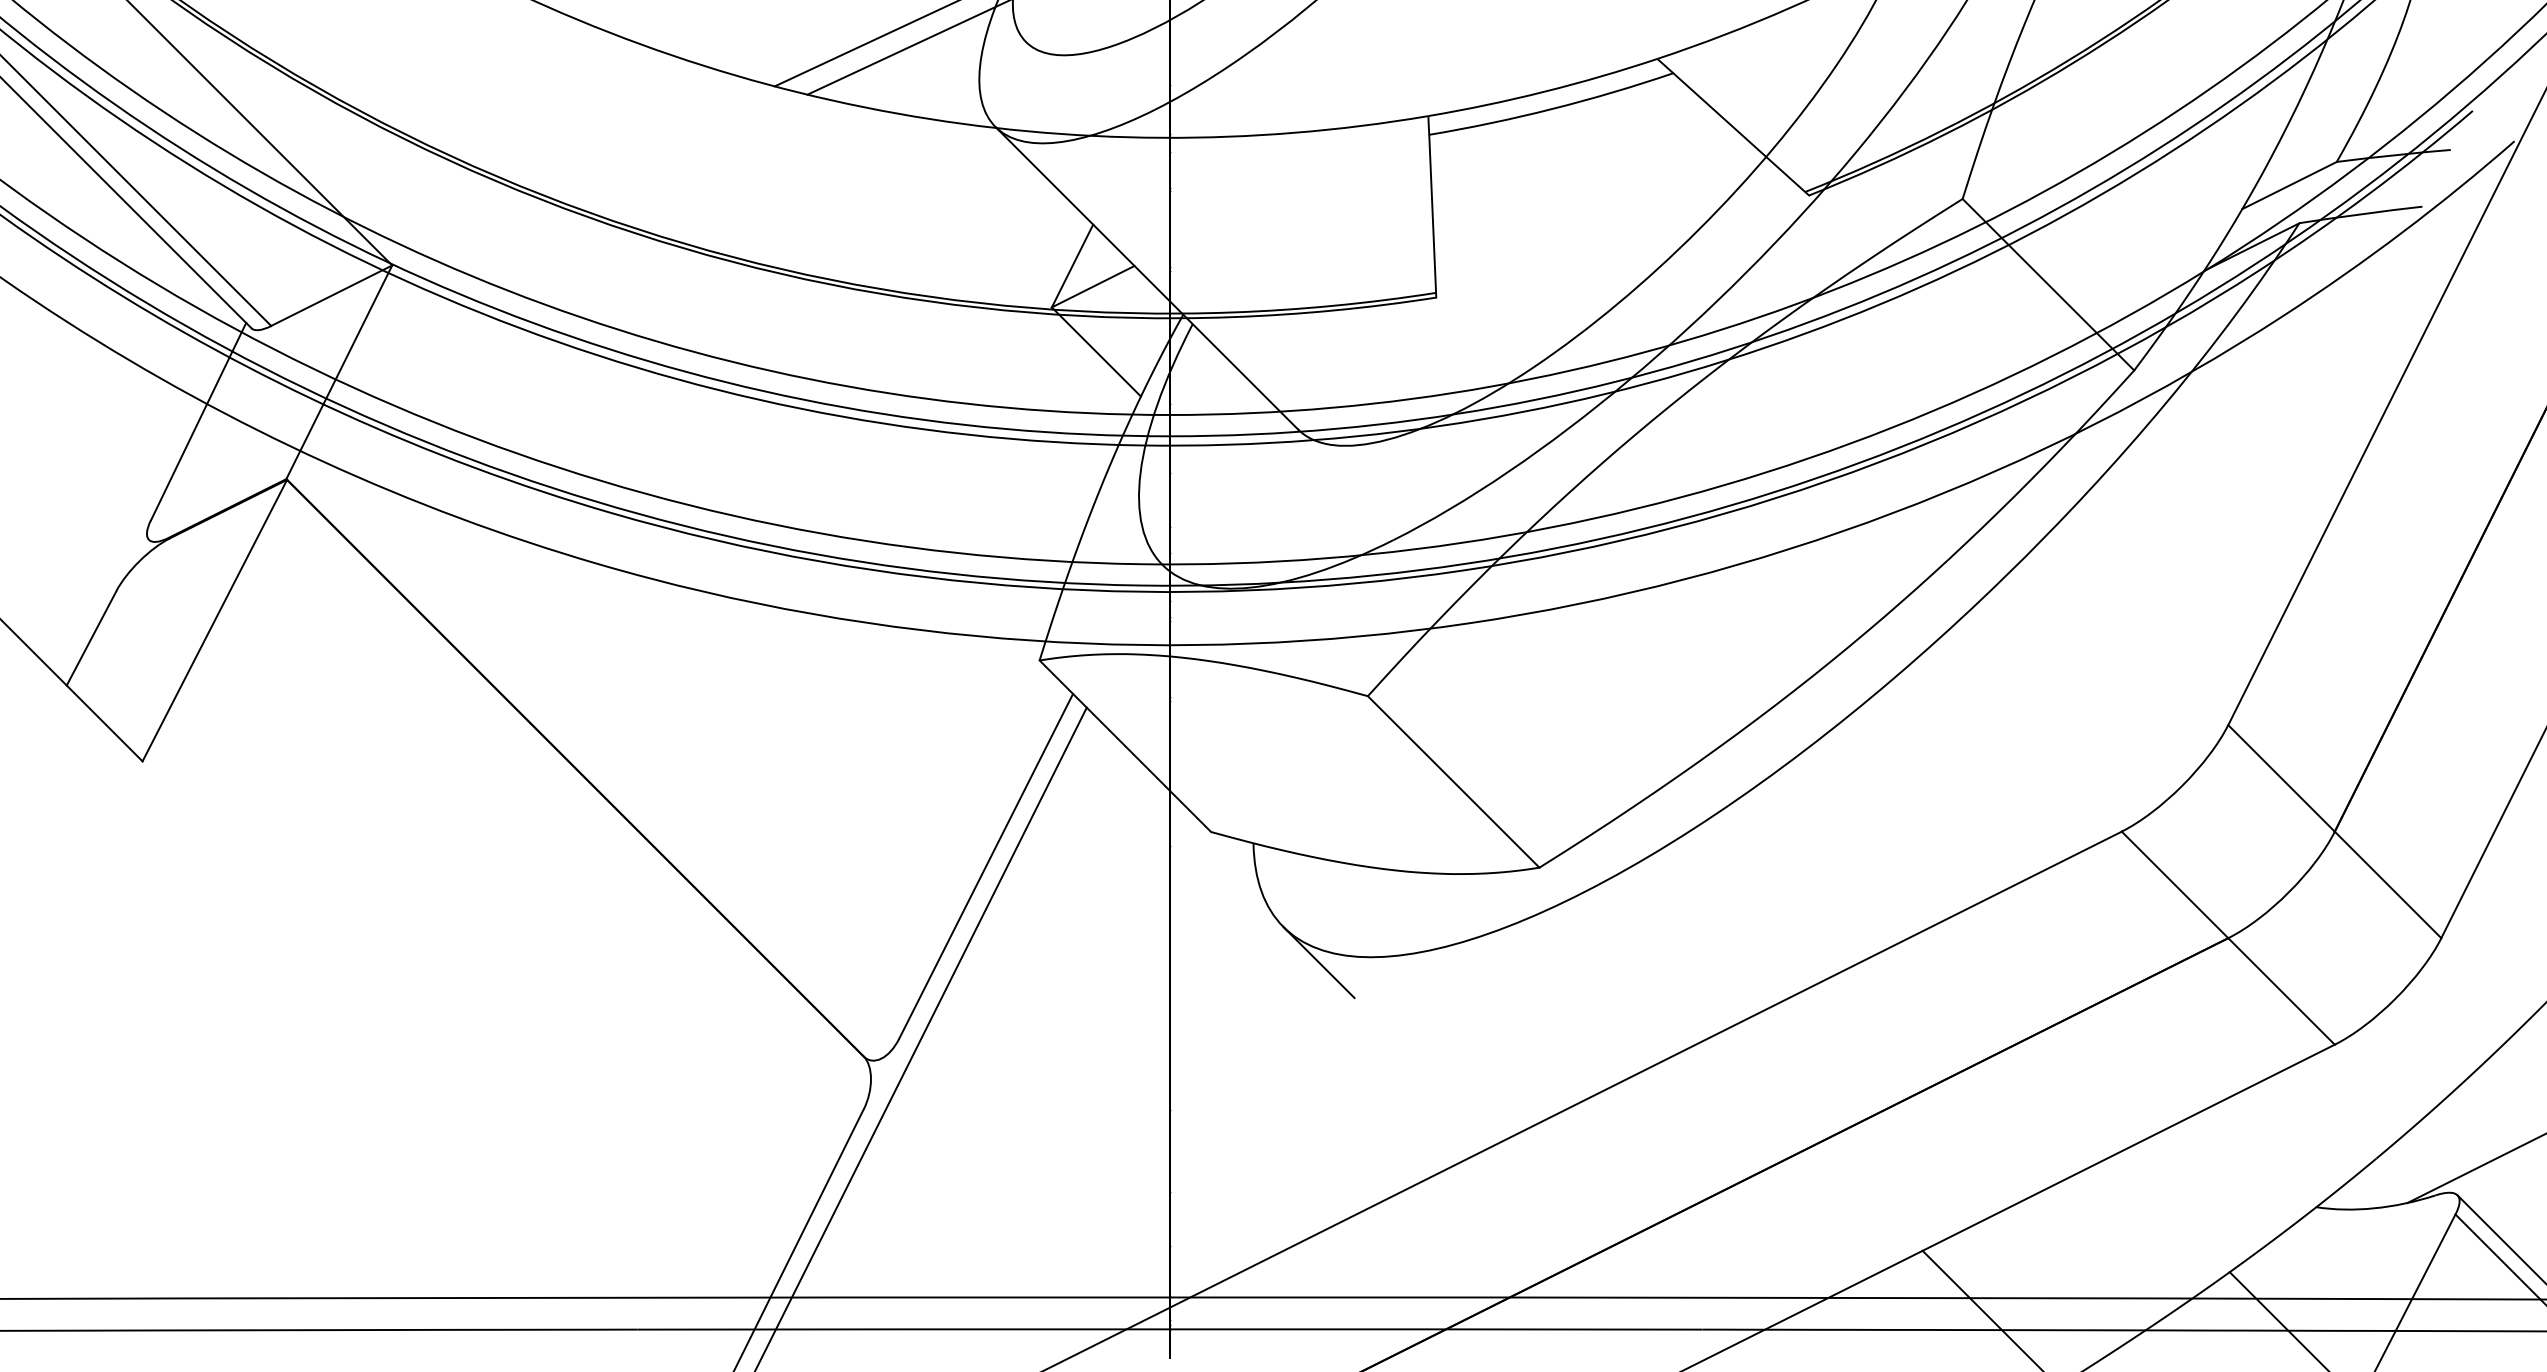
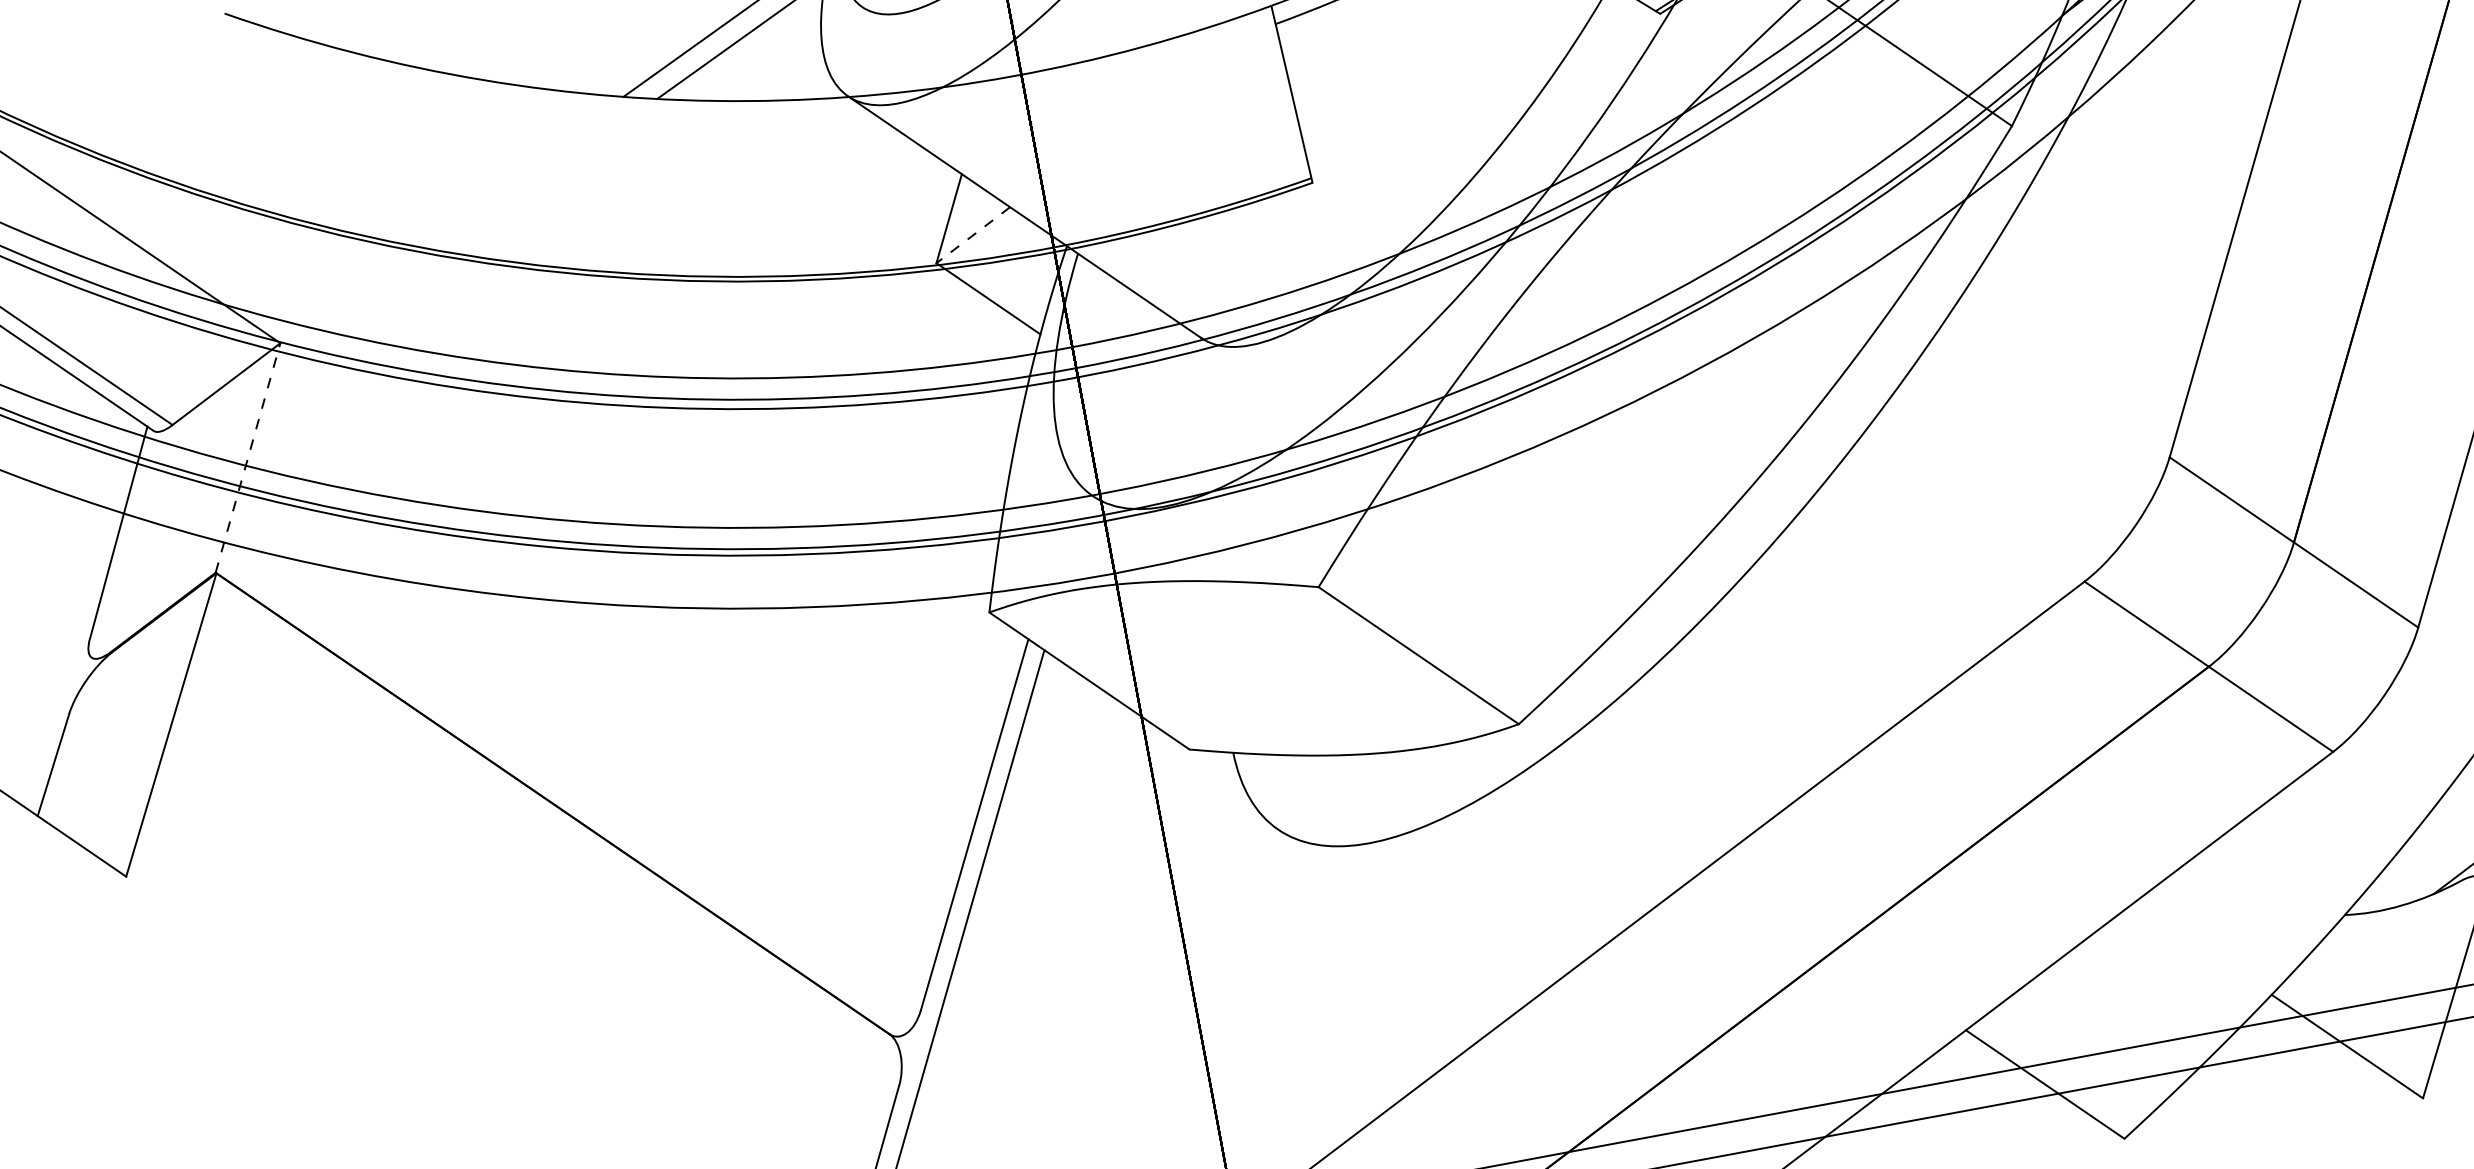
line: (1092, 286) -> (972, 235), solid -> dashed
line: (339, 371) -> (248, 457), solid -> dashed
line: (1318, 962) -> (1319, 858), removed

